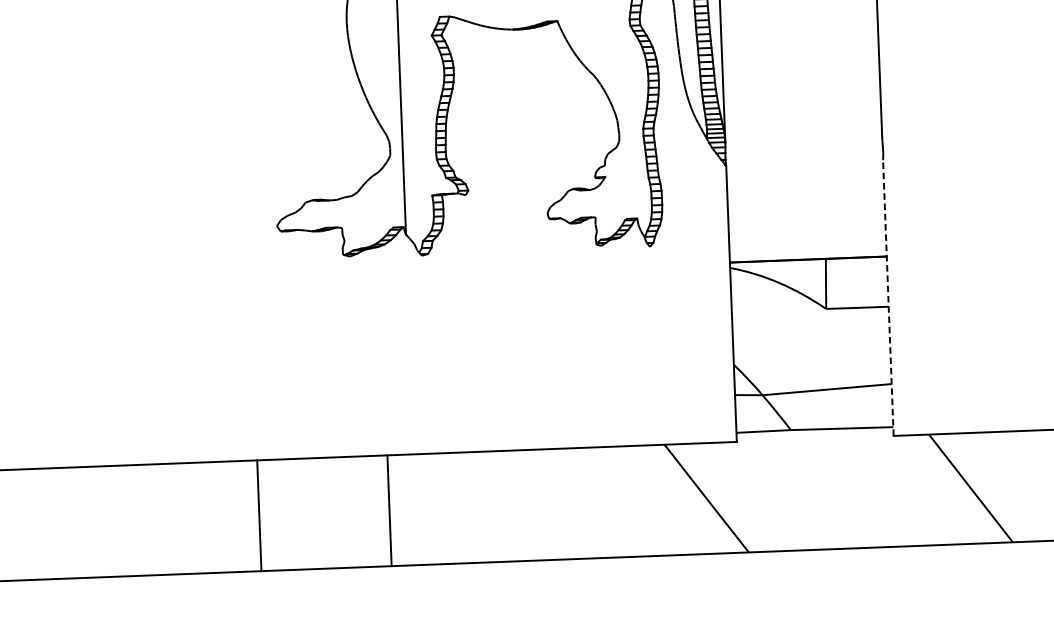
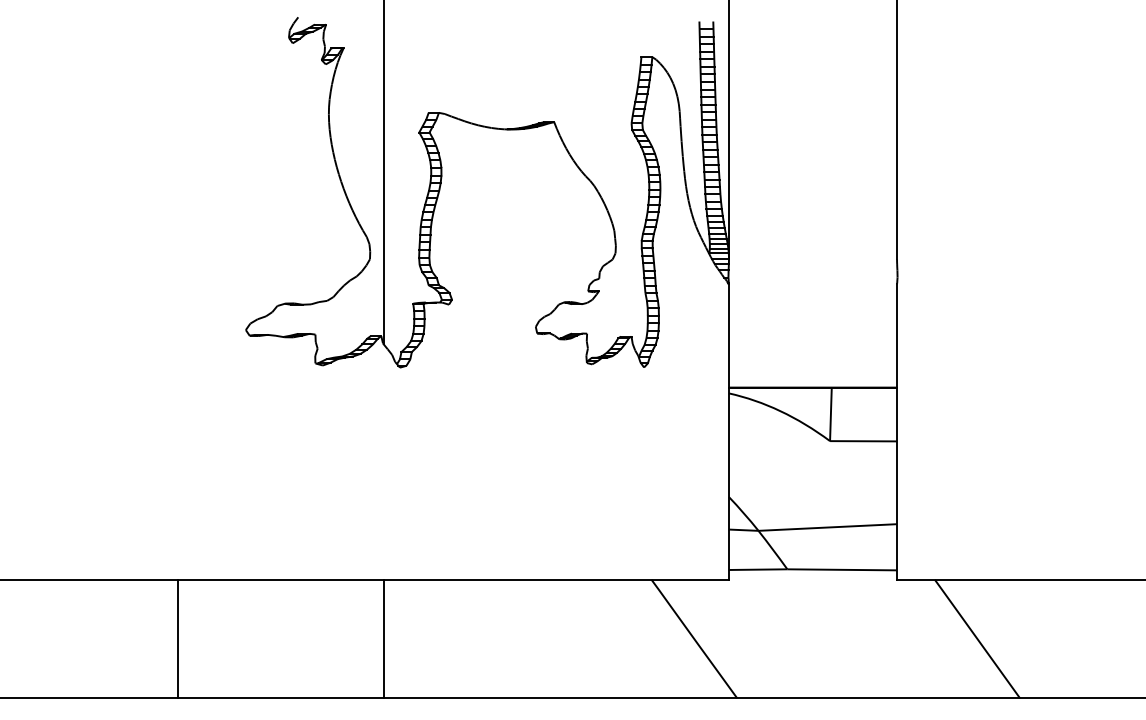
line: (888, 298) -> (897, 432), dashed -> solid
line: (389, 510) -> (383, 638), moved
line: (259, 515) -> (178, 638), moved

